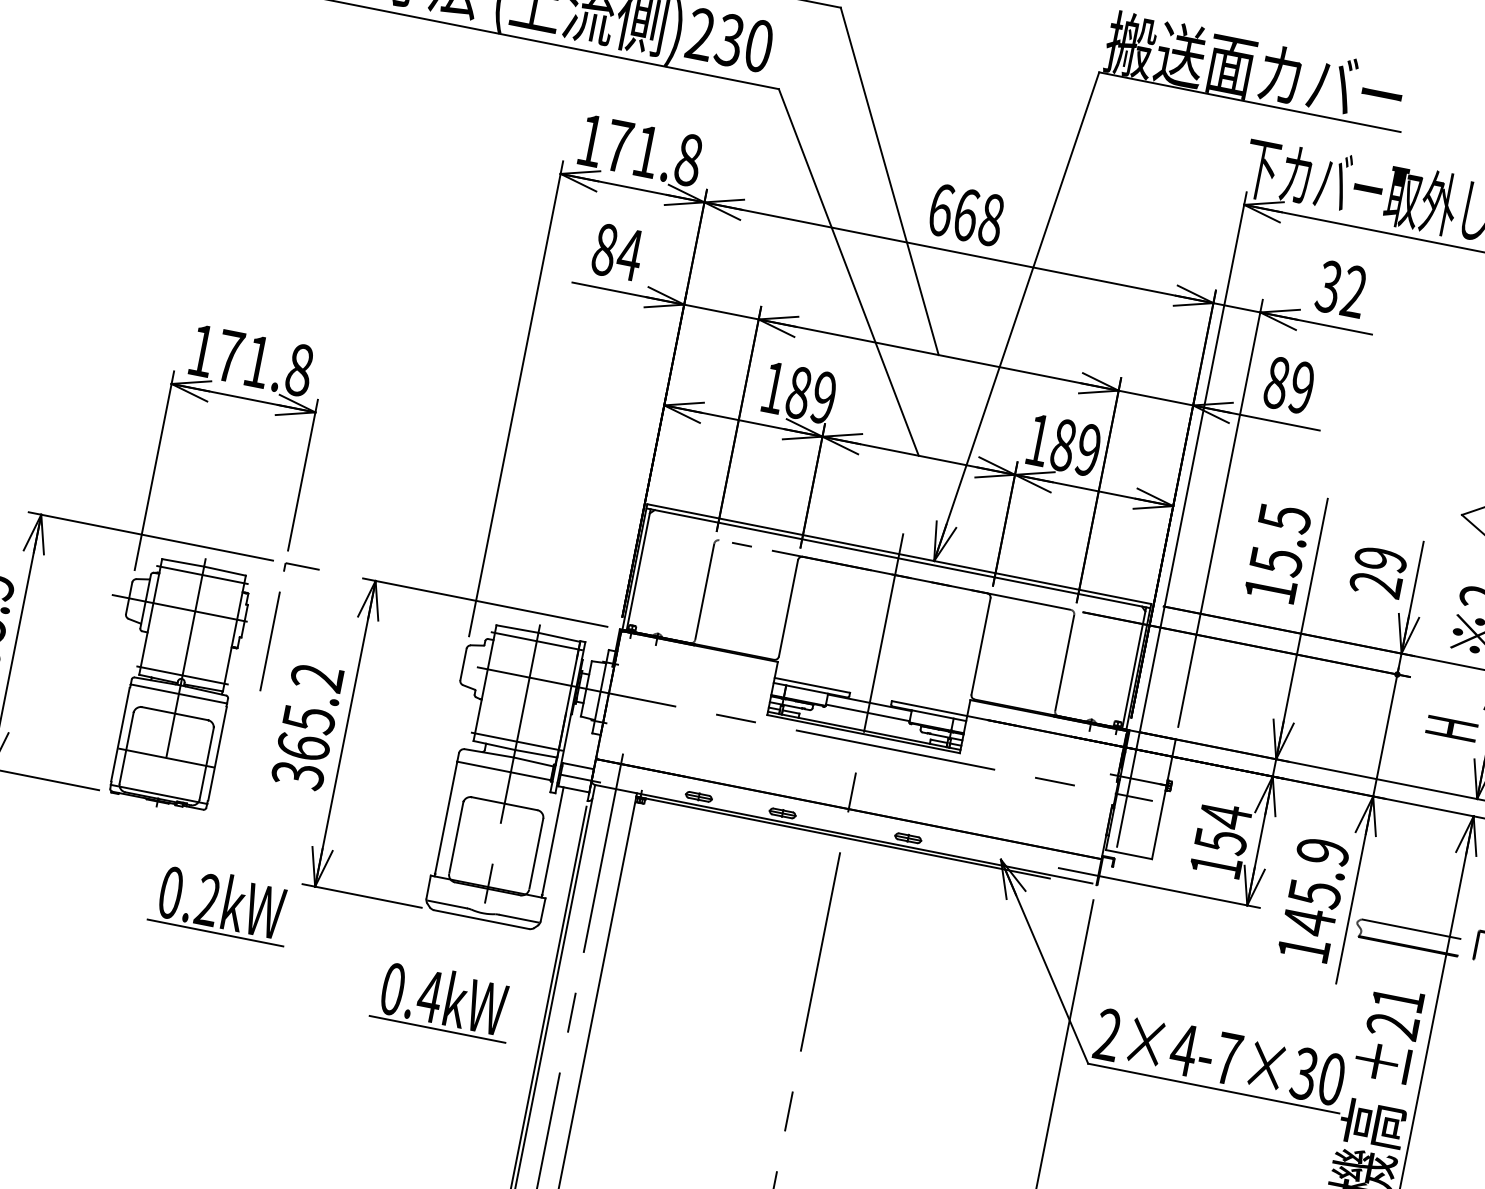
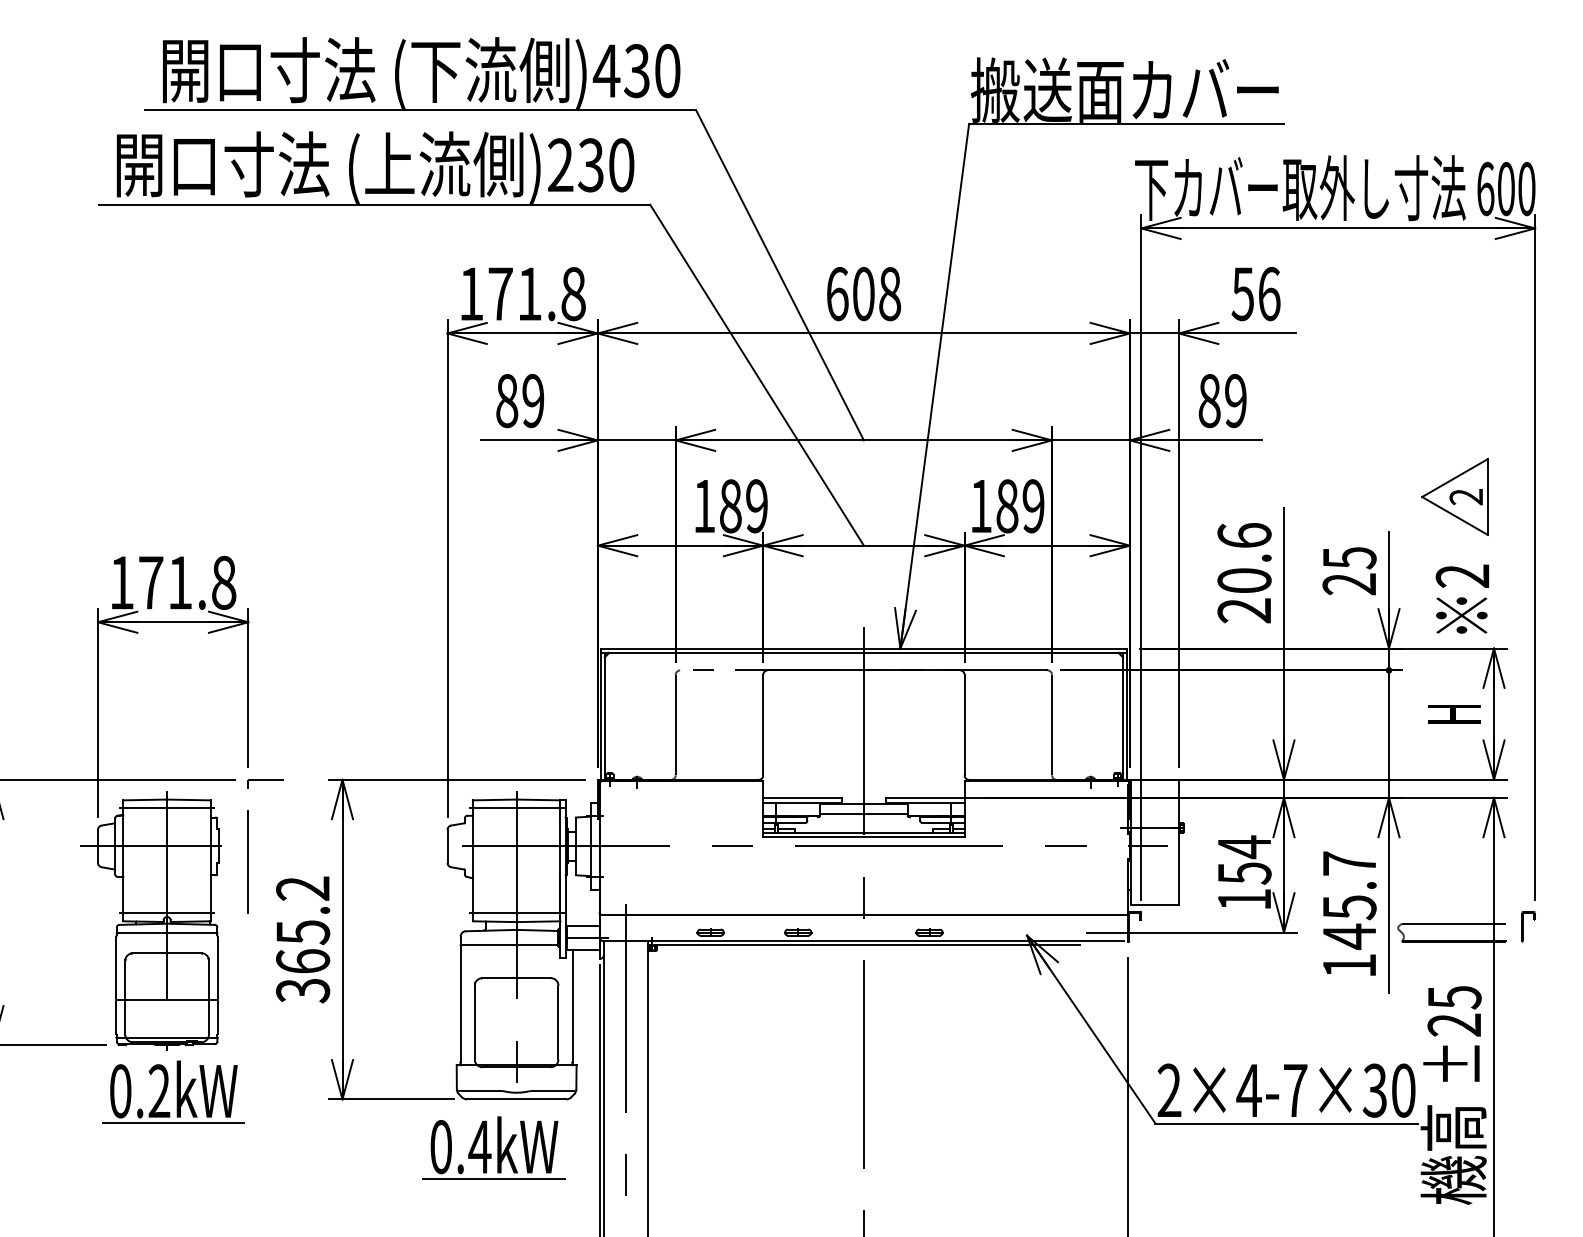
text: (965, 215) -> (863, 294), 668 -> 608
text: (630, 254) -> (533, 400), 84 -> 89
text: (1340, 289) -> (1255, 294), 32 -> 56
text: (1277, 554) -> (1244, 573), 15.5 -> 20.6
text: (1380, 559) -> (1349, 558), 29 -> 25
text: (1323, 851) -> (1349, 863), 145.9 -> 145.7
part: (221, 902) -> (173, 1091), moved
part: (442, 999) -> (493, 1147), moved
text: (1398, 999) -> (1454, 997), ±21 -> ±25

